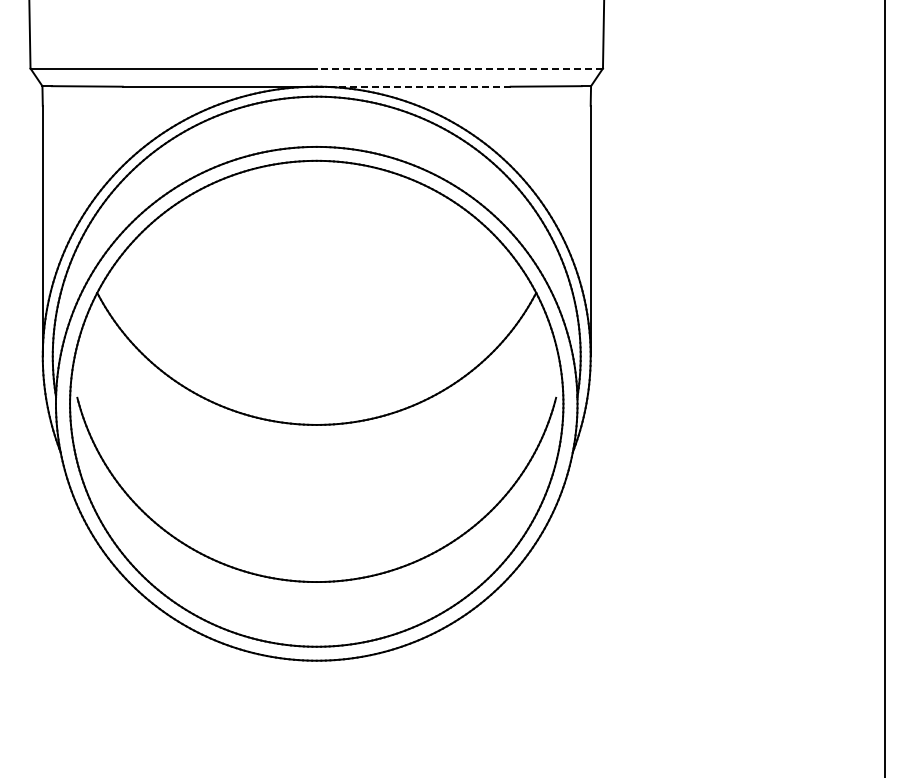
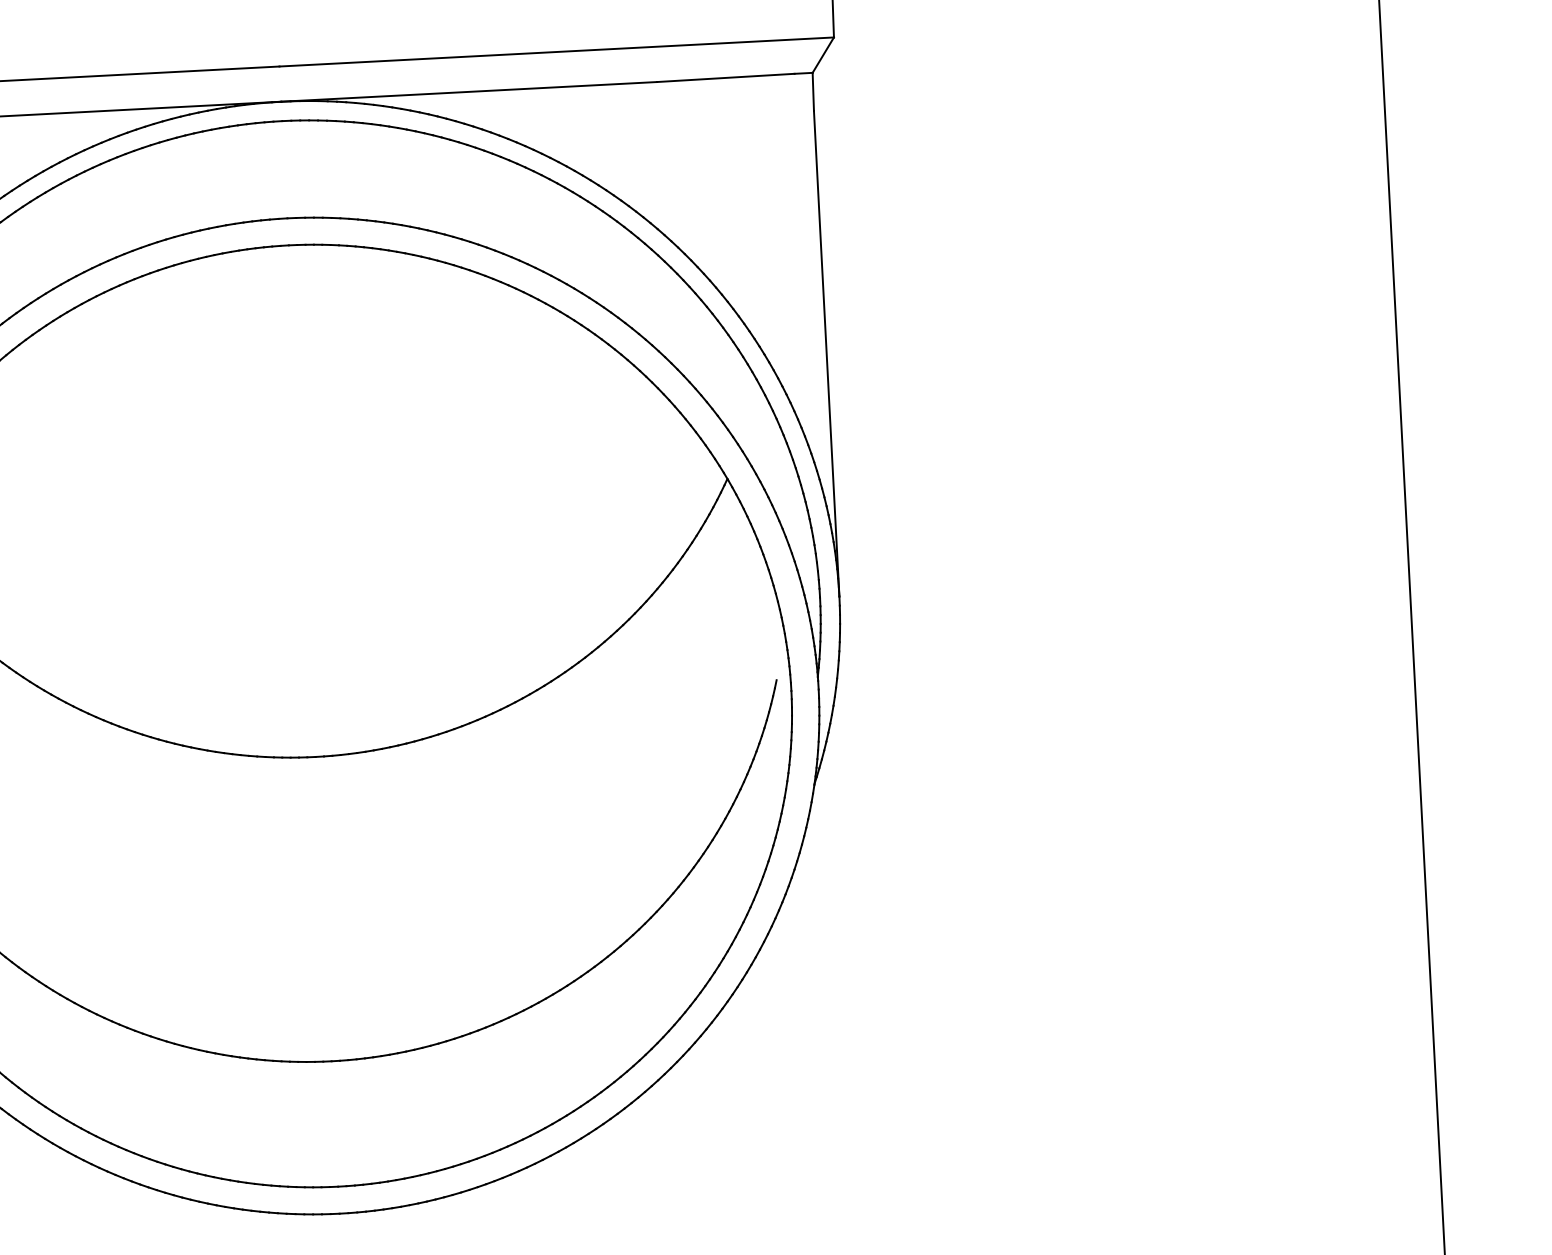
line: (459, 68) -> (556, 51), dashed -> solid
line: (413, 86) -> (468, 91), dashed -> solid

